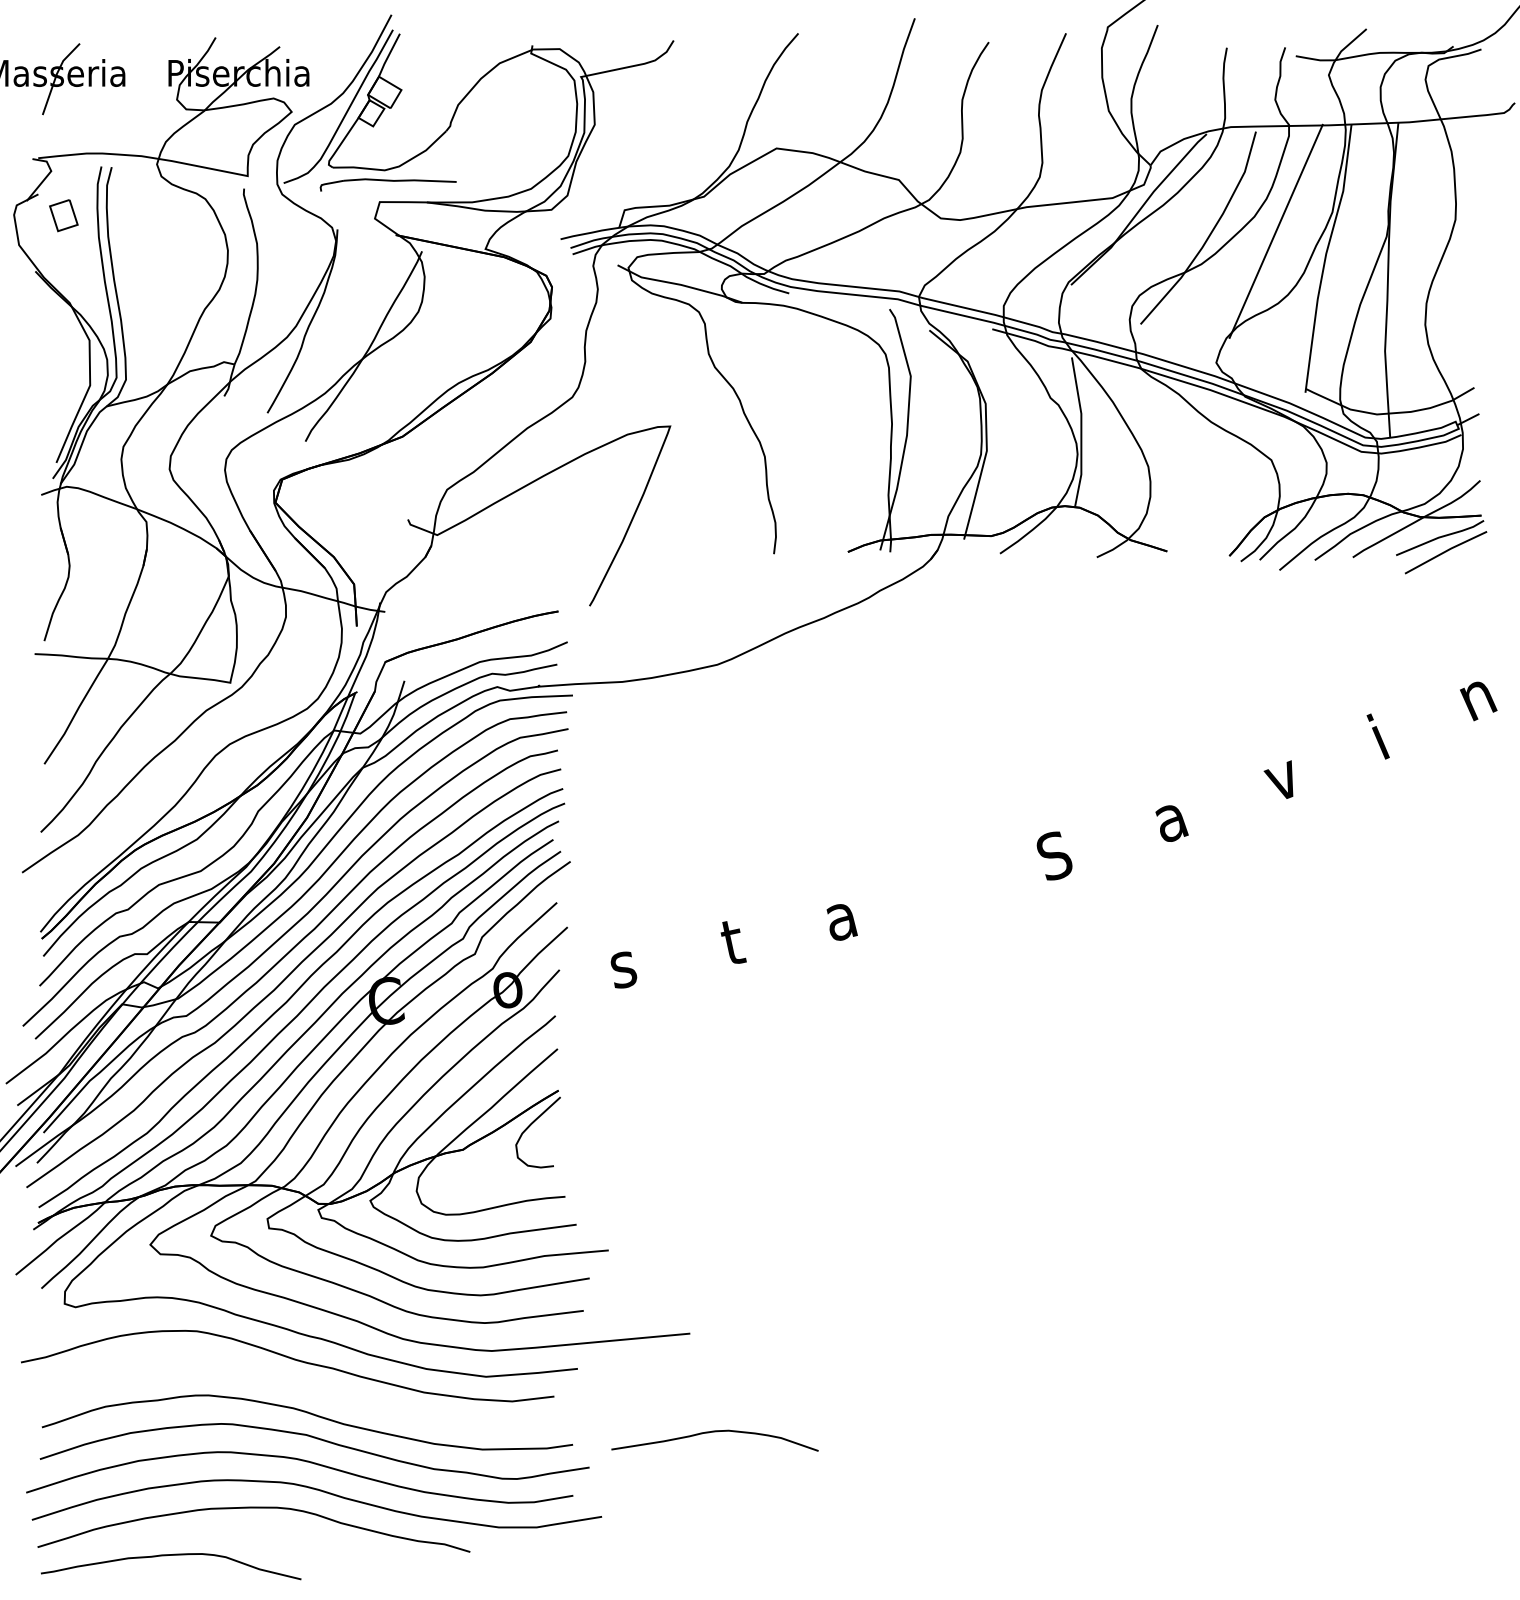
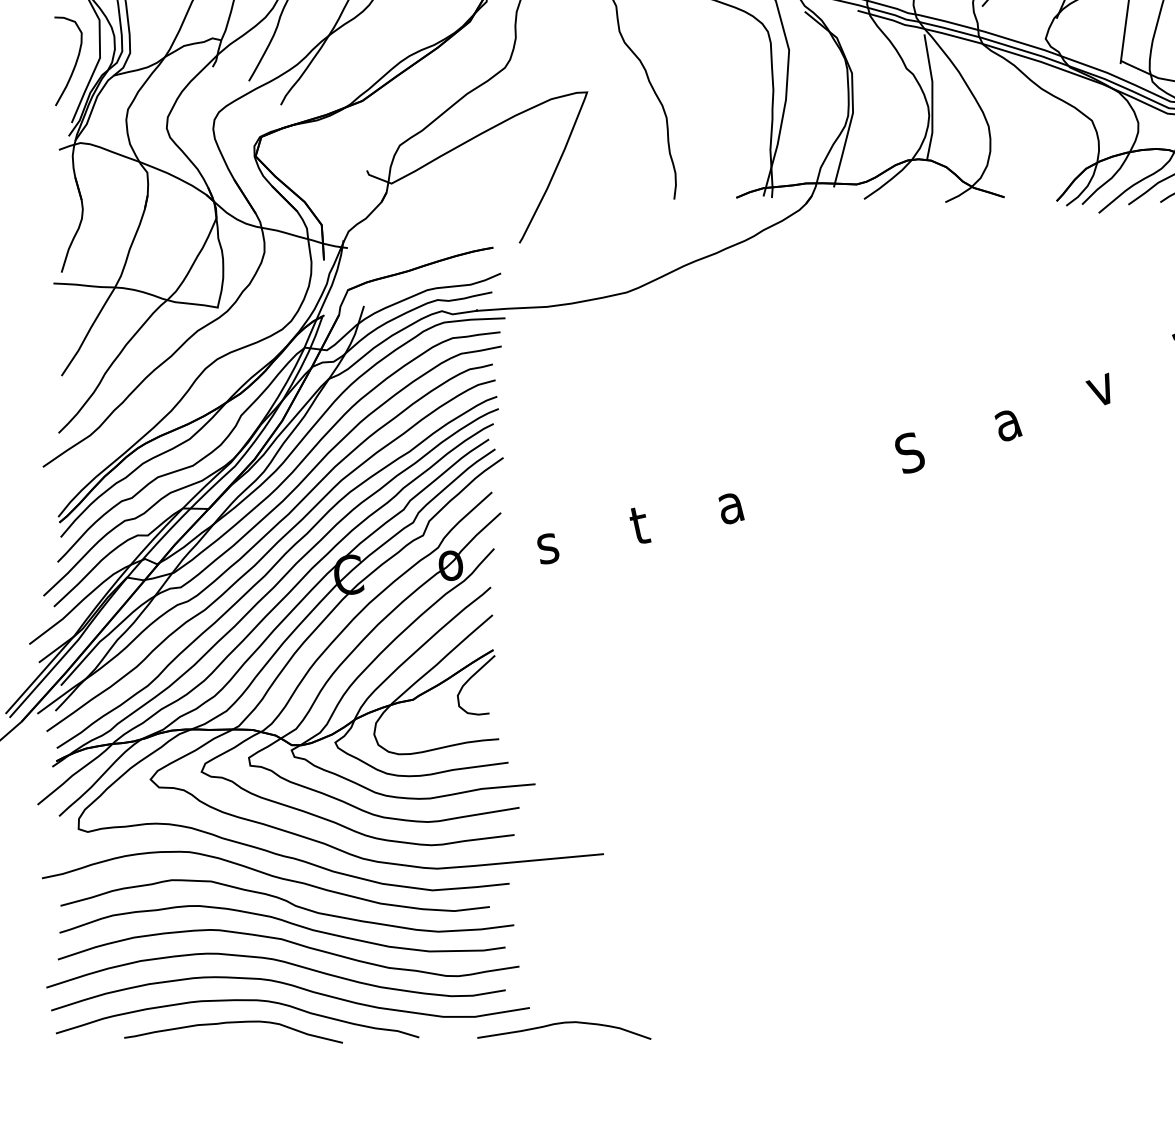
curve: (60, 391) -> (75, 63), added
curve: (315, 1392) -> (289, 903), added
curve: (714, 1432) -> (563, 1023), moved
curve: (171, 1555) -> (233, 1022), moved

